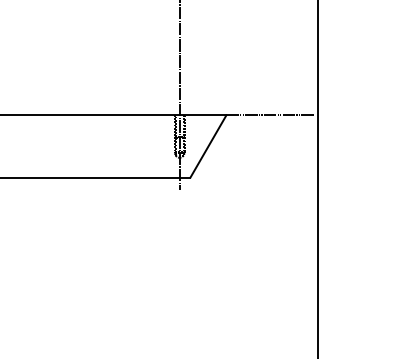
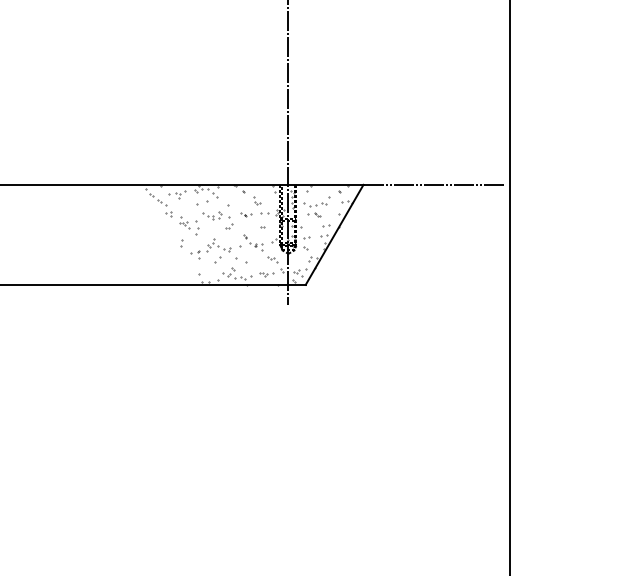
hatch: (155, 146) -> (249, 235), added

